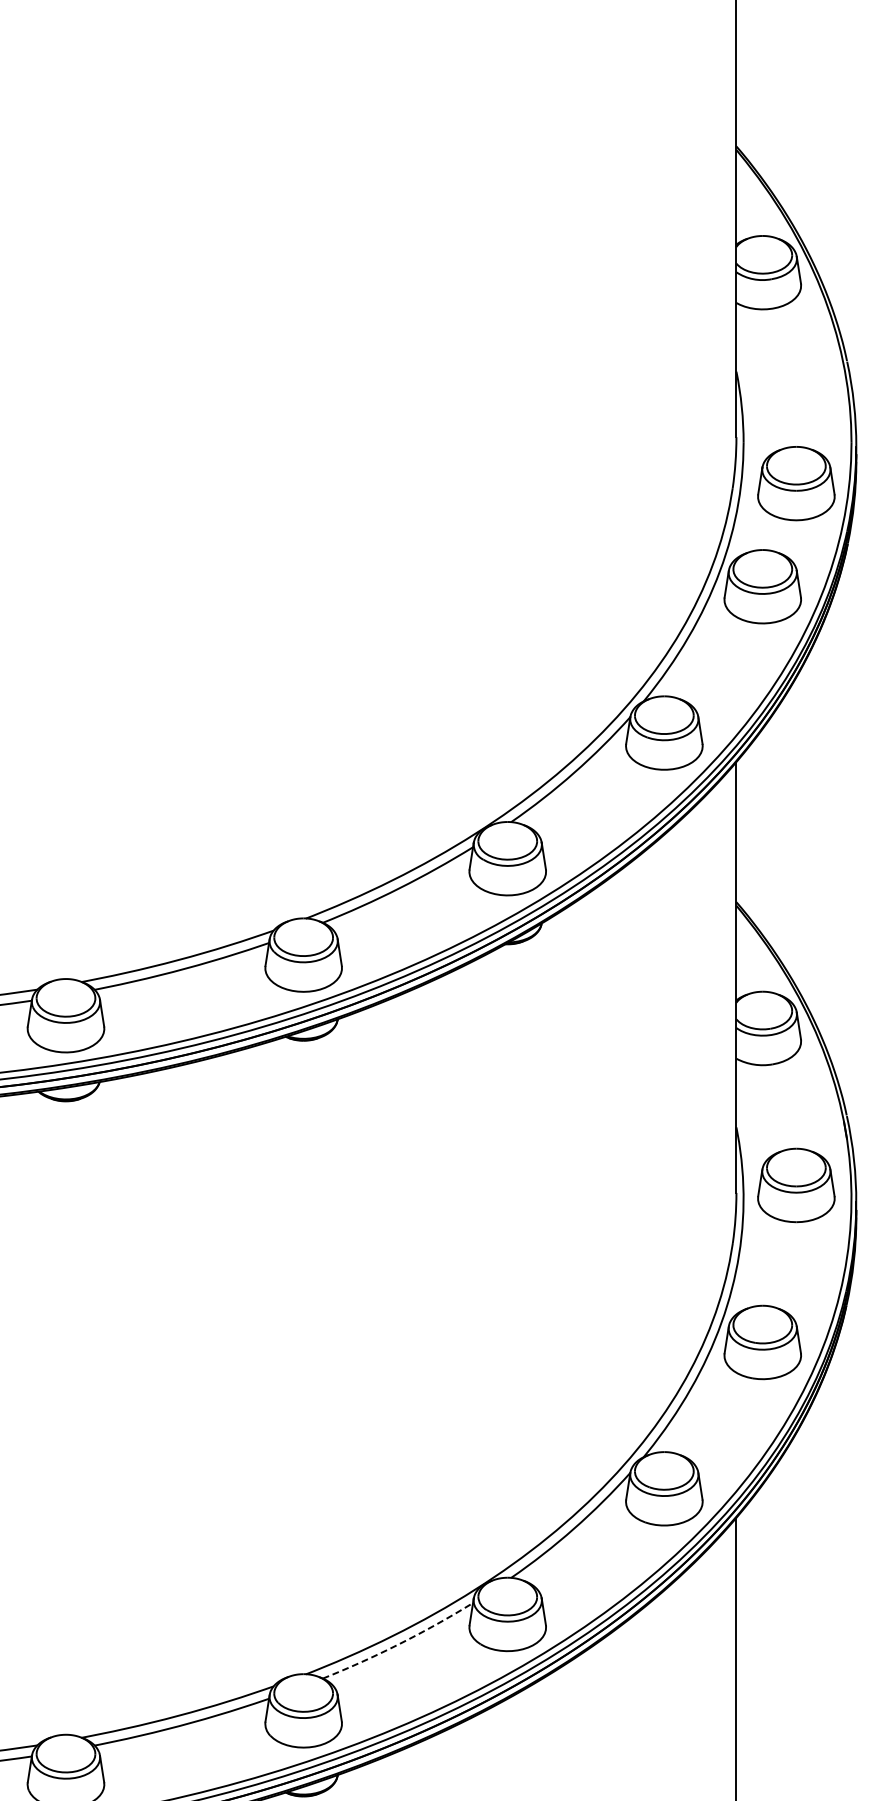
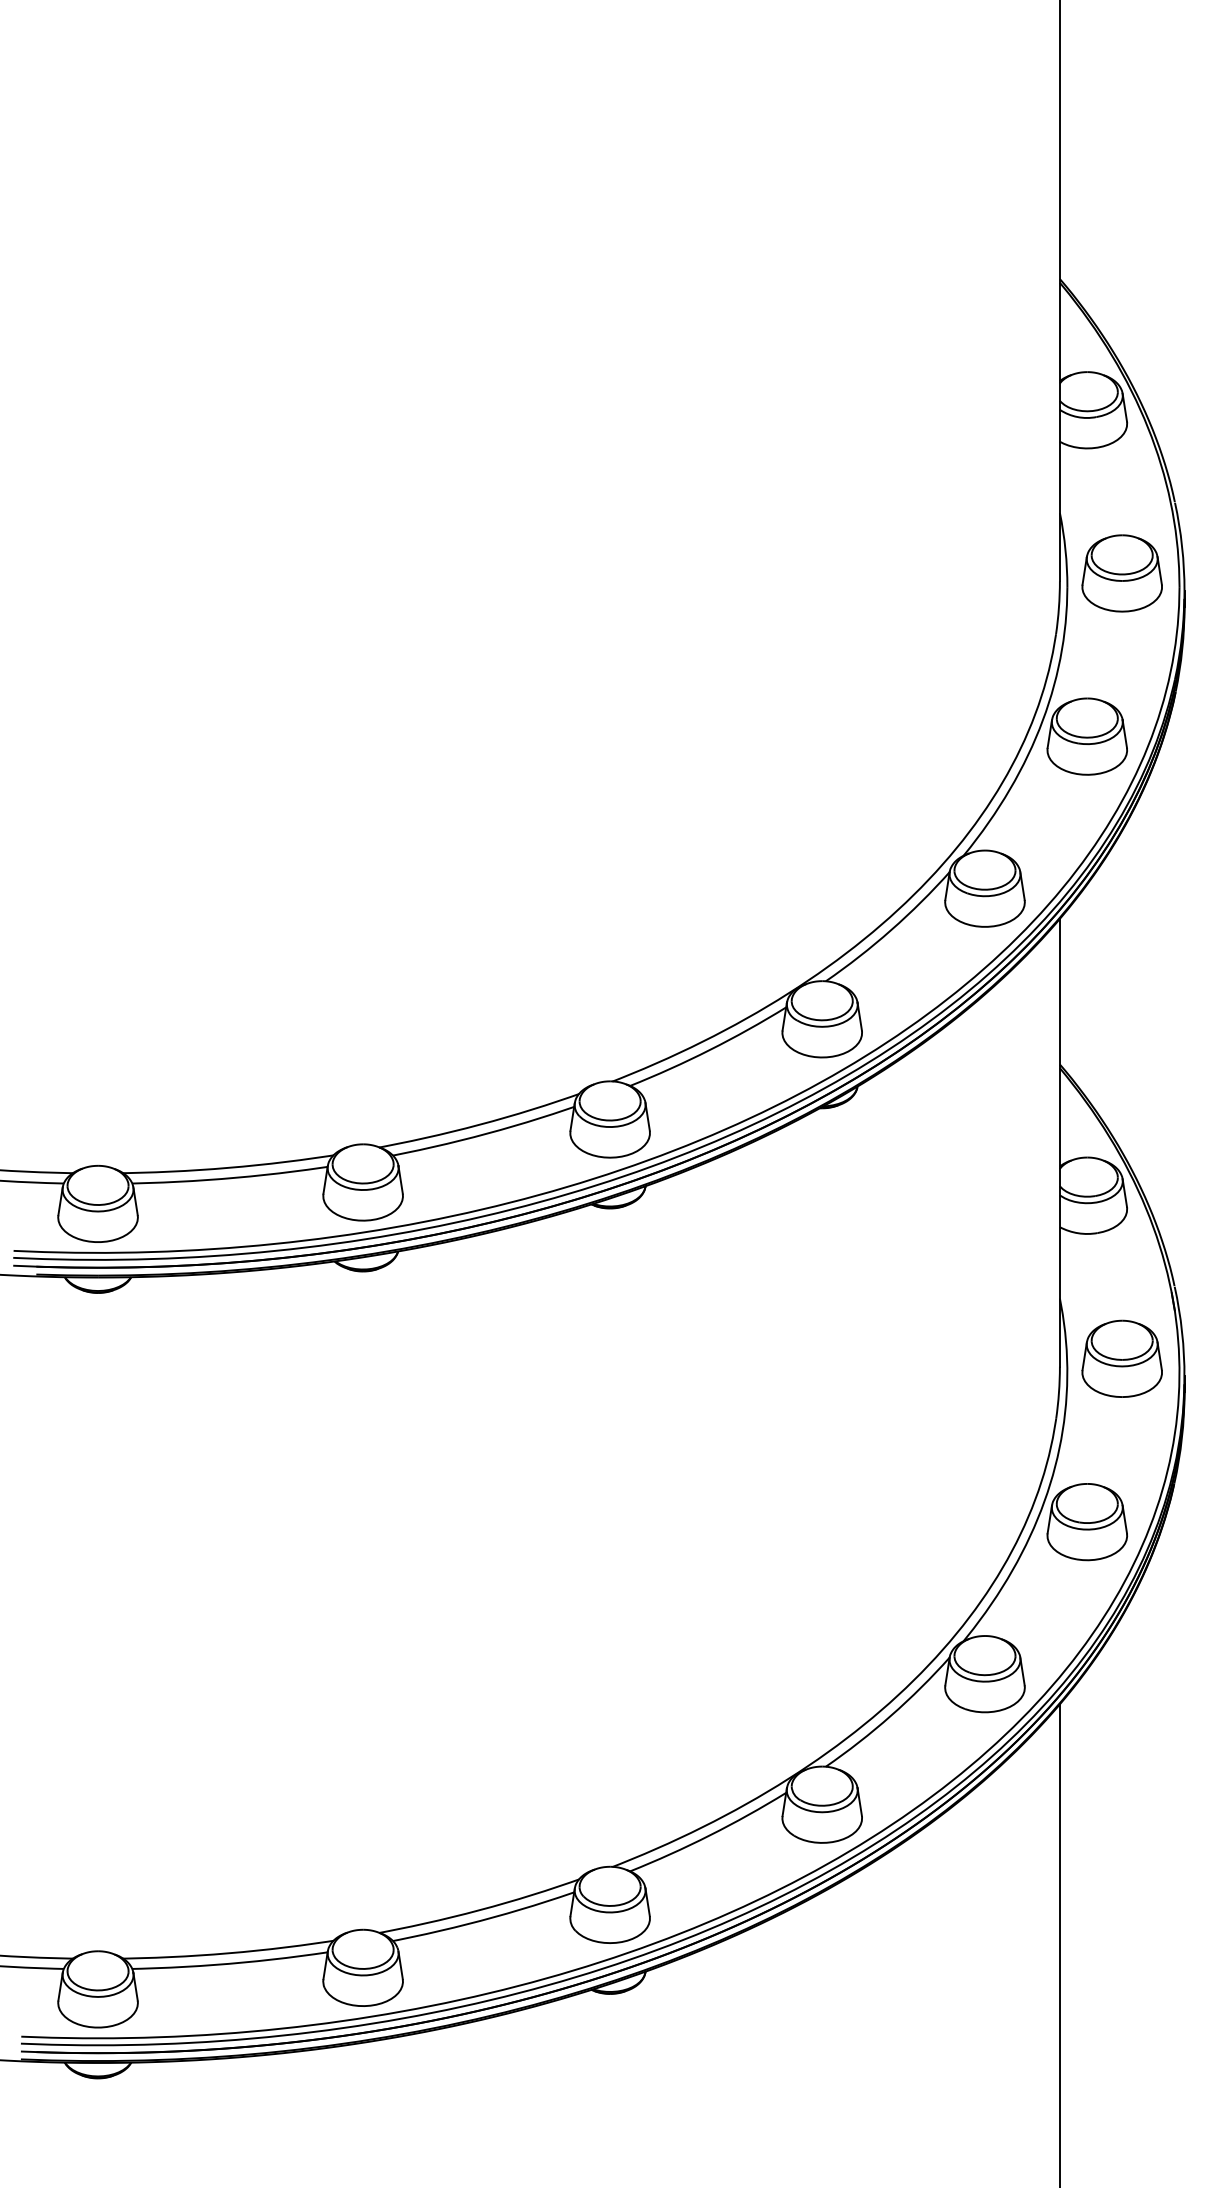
part: (795, 483) -> (1121, 573), moved
arc: (399, 1644) -> (709, 1835), dashed -> solid

